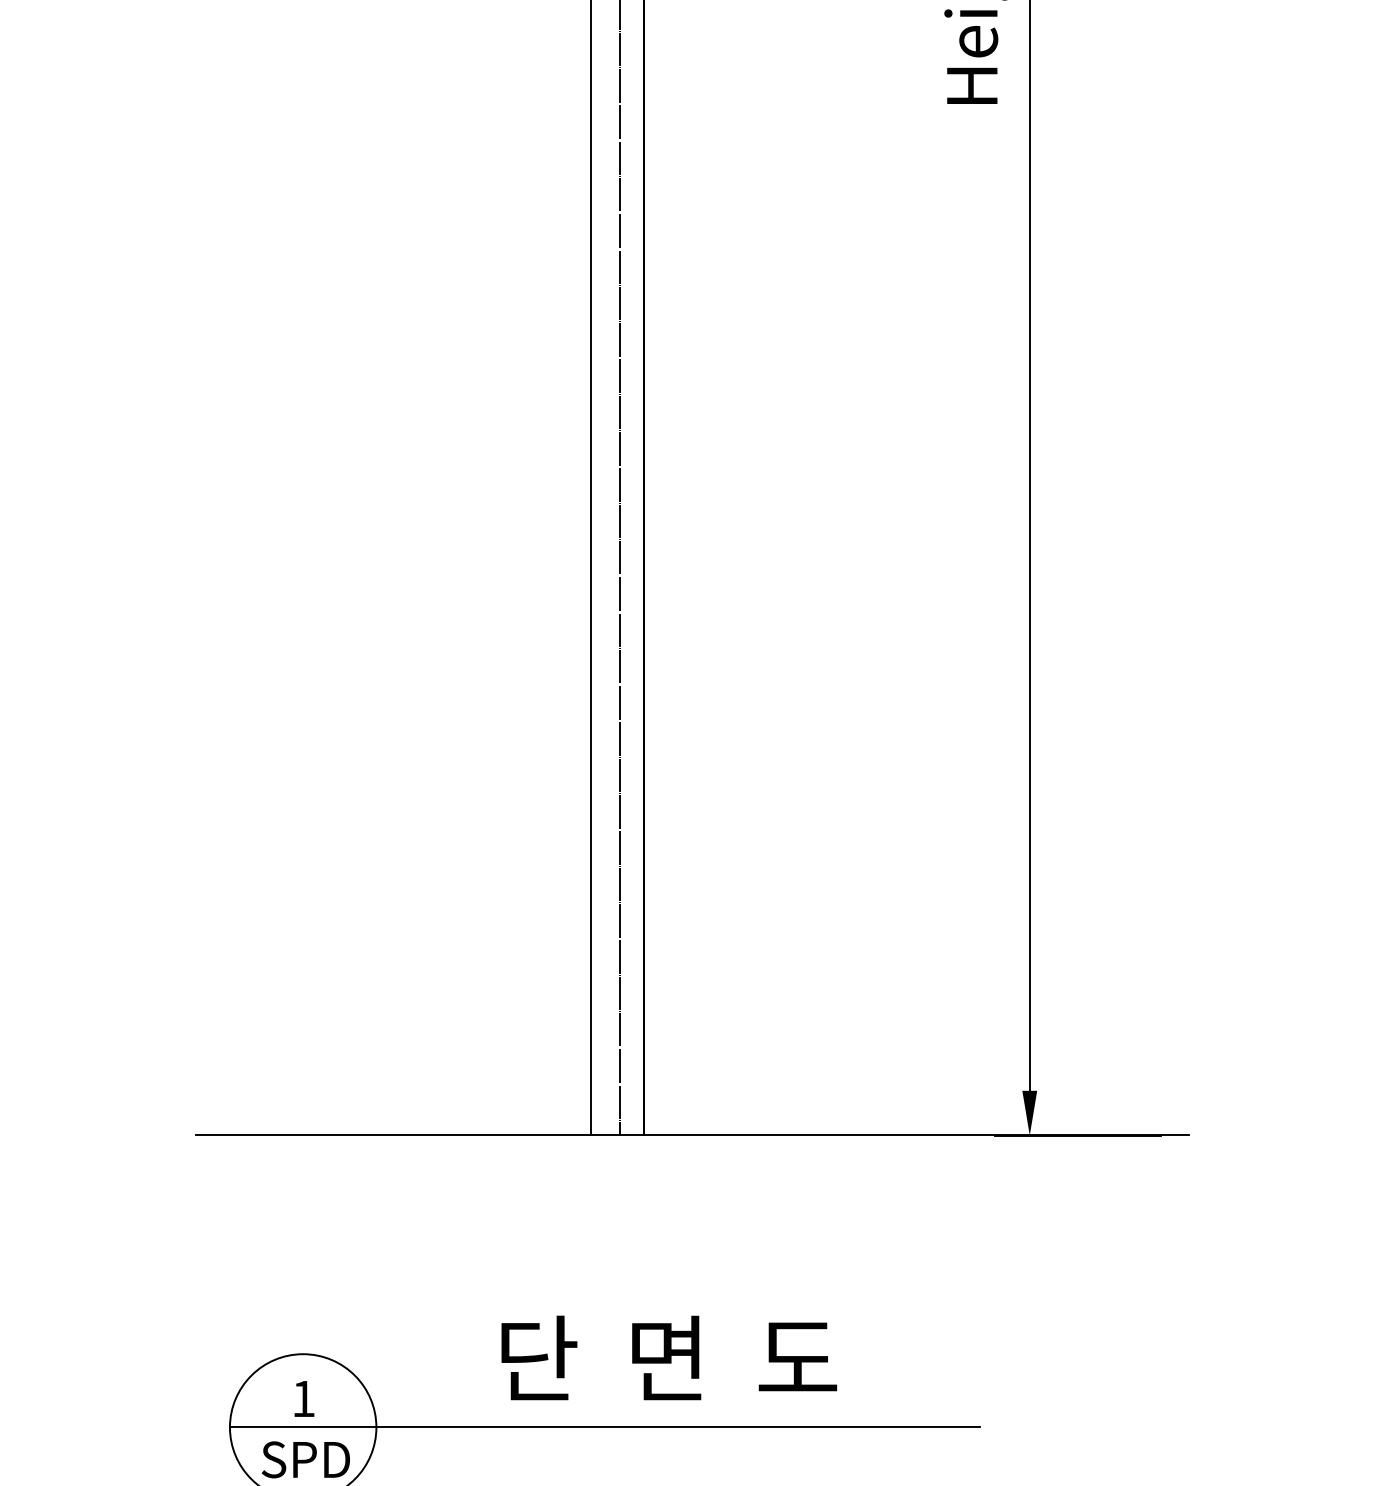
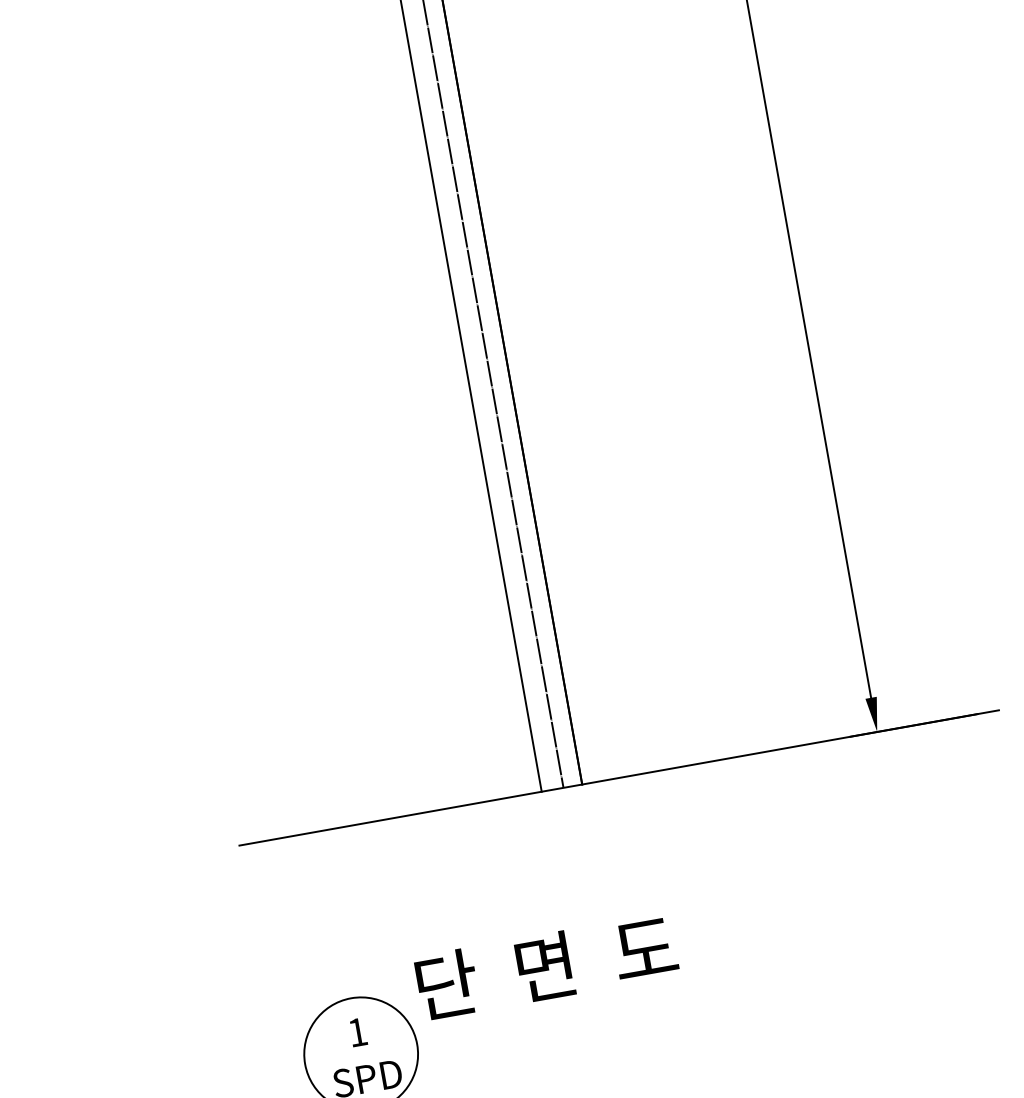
text: (669, 1357) -> (546, 966), moved
line: (604, 1427) -> (591, 1013), removed

